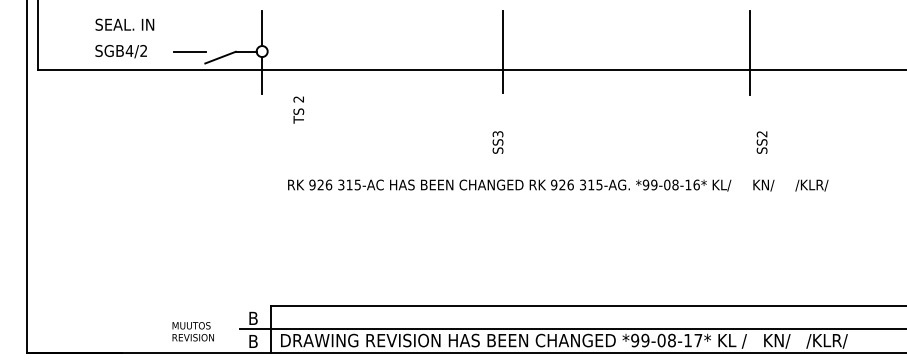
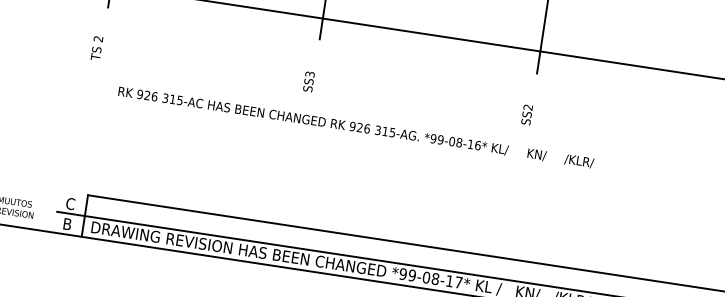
text: (298, 109) -> (96, 47), moved
text: (761, 142) -> (526, 114), moved
text: (253, 318) -> (70, 204), B -> C

